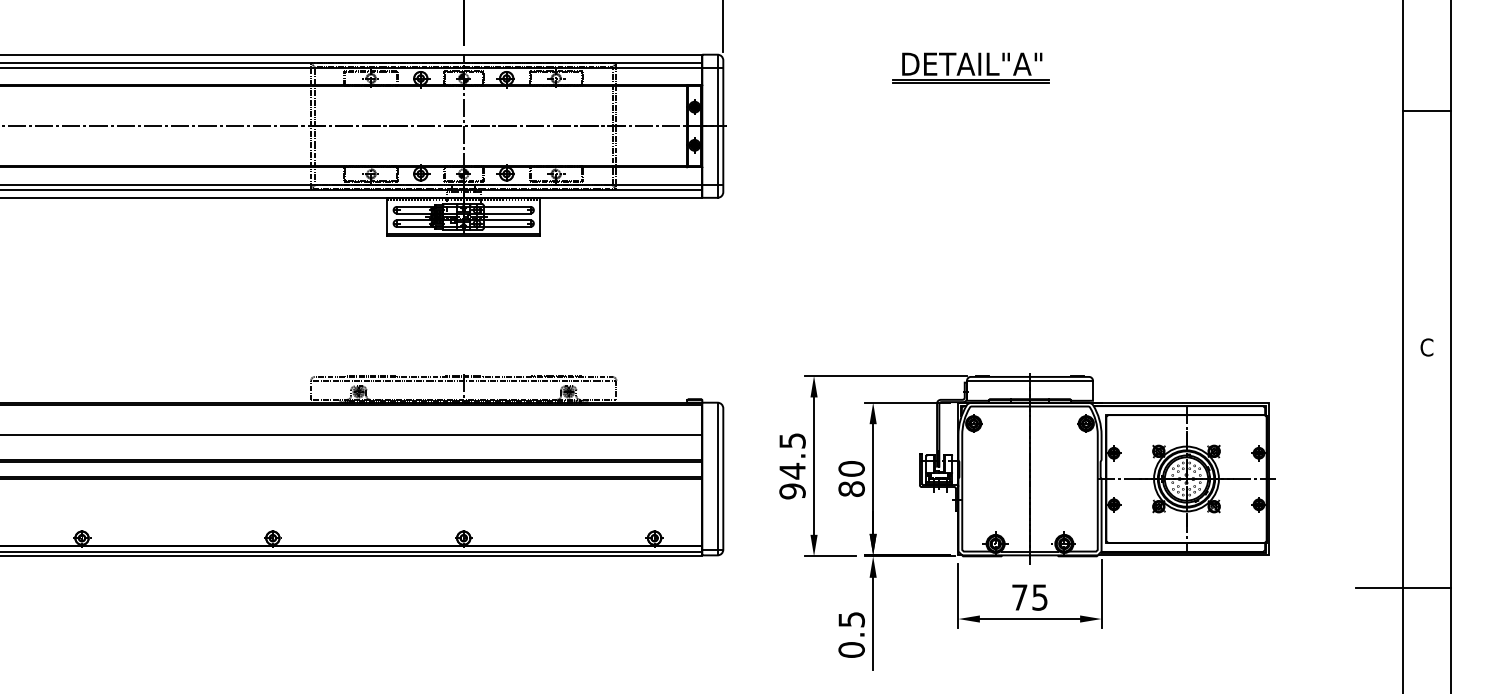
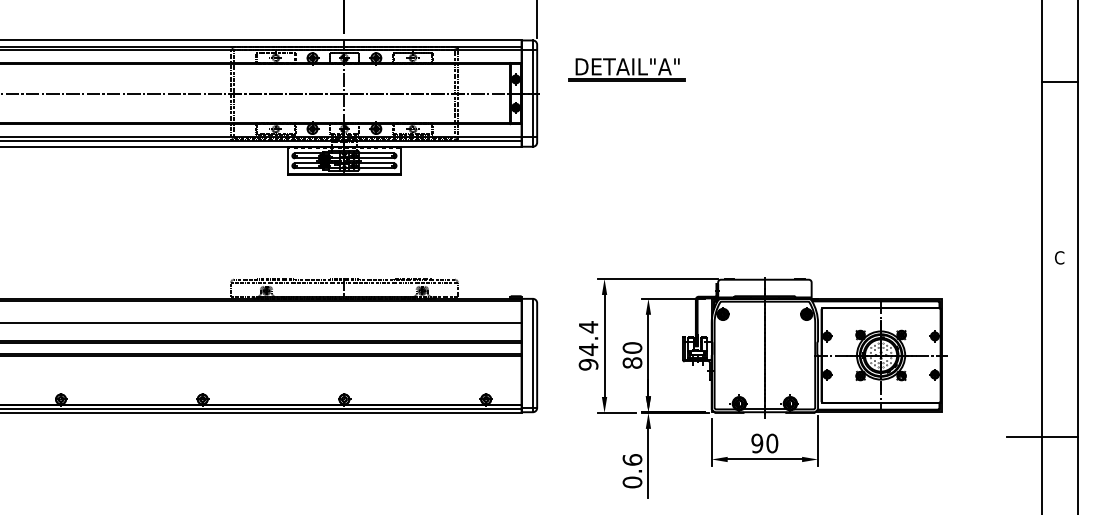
part: (970, 67) -> (626, 69), moved
line: (1029, 380) -> (764, 282), removed
text: (792, 440) -> (588, 326), 94.5 -> 94.4
text: (1029, 597) -> (764, 443), 75 -> 90
text: (851, 619) -> (632, 459), 0.5 -> 0.6

